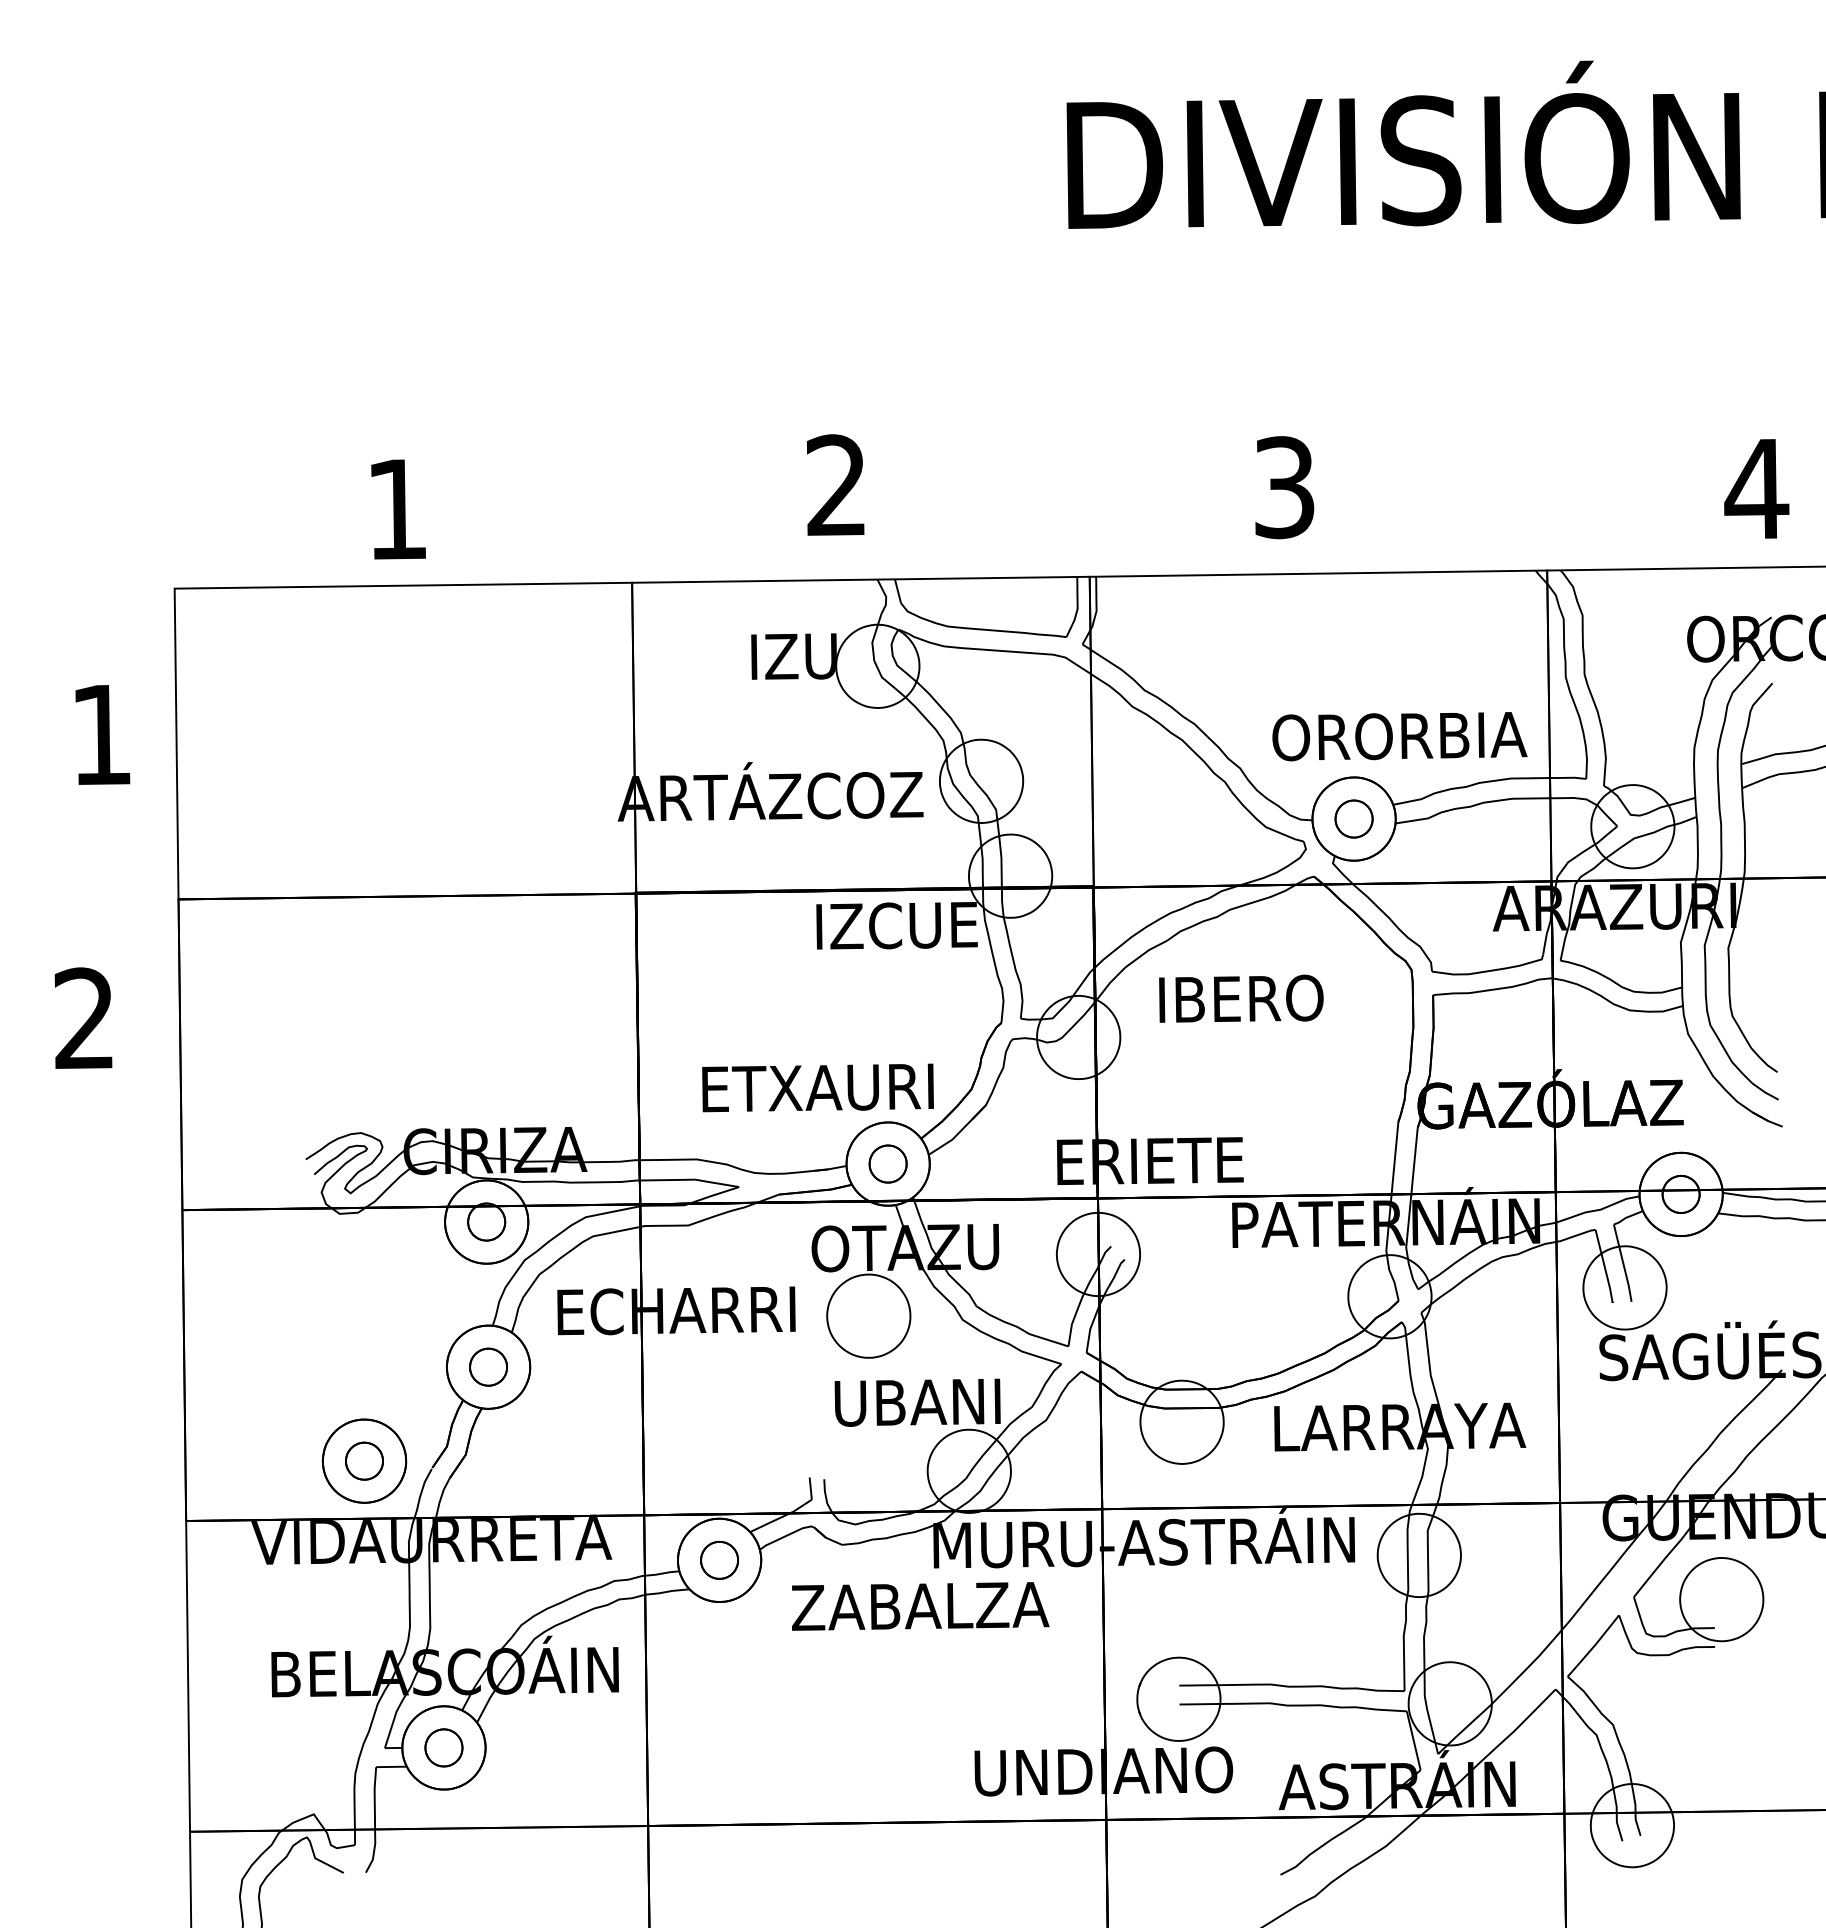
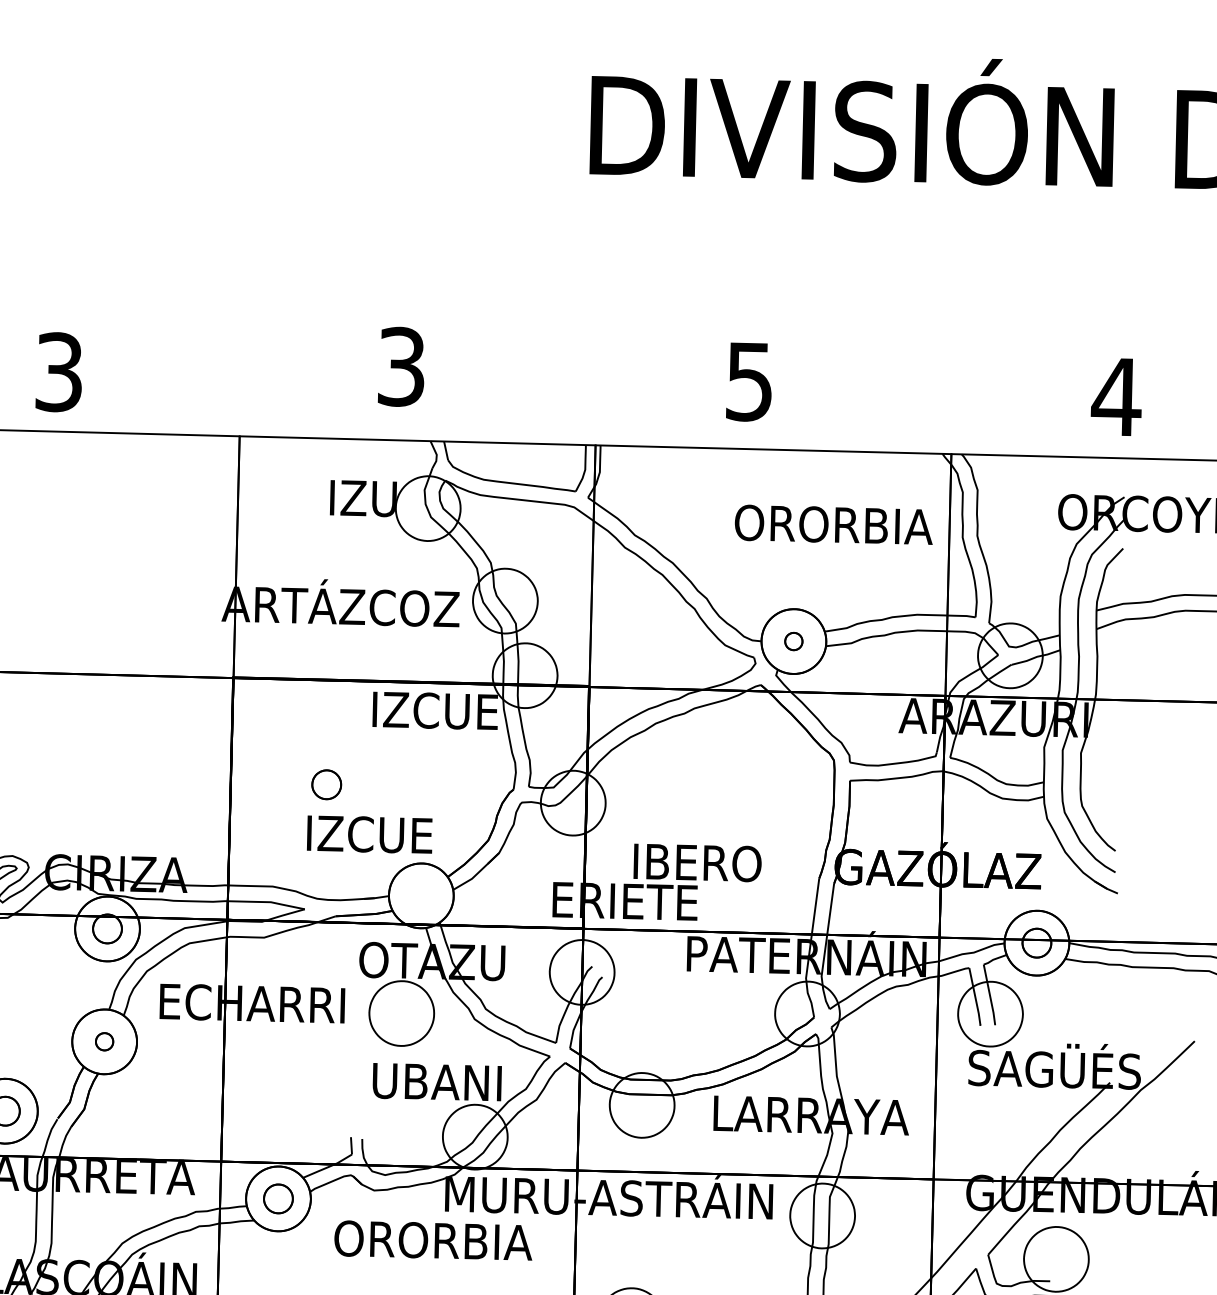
text: (836, 485) -> (401, 366), 2 -> 3
text: (1284, 487) -> (749, 381), 3 -> 5
text: (397, 509) -> (59, 372), 1 -> 3
text: (1399, 736) -> (833, 525), moved
part: (1353, 818) -> (793, 641), size x0.6
text: (1241, 998) -> (697, 862), moved
text: (817, 1087) -> (368, 834), ETXAURI -> IZCUE
part: (887, 1163) -> (326, 784), moved
part: (488, 1366) -> (104, 1041), size x0.6
text: (920, 1606) -> (433, 1240), ZABALZA -> ORORBIA

